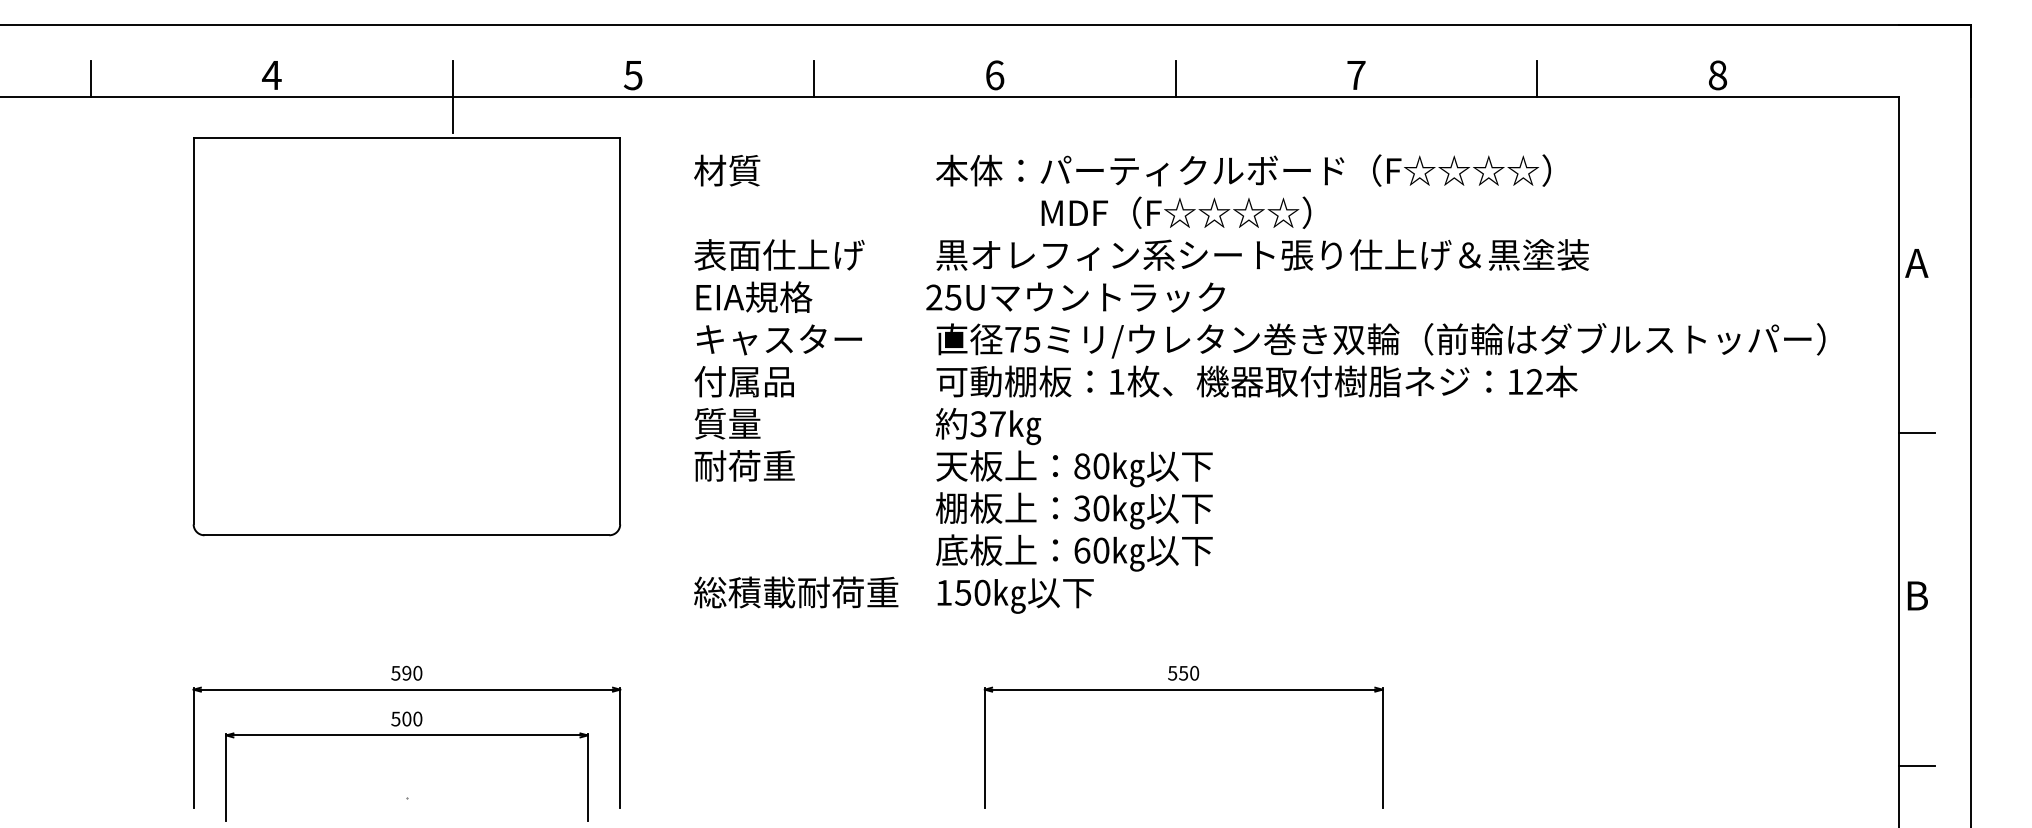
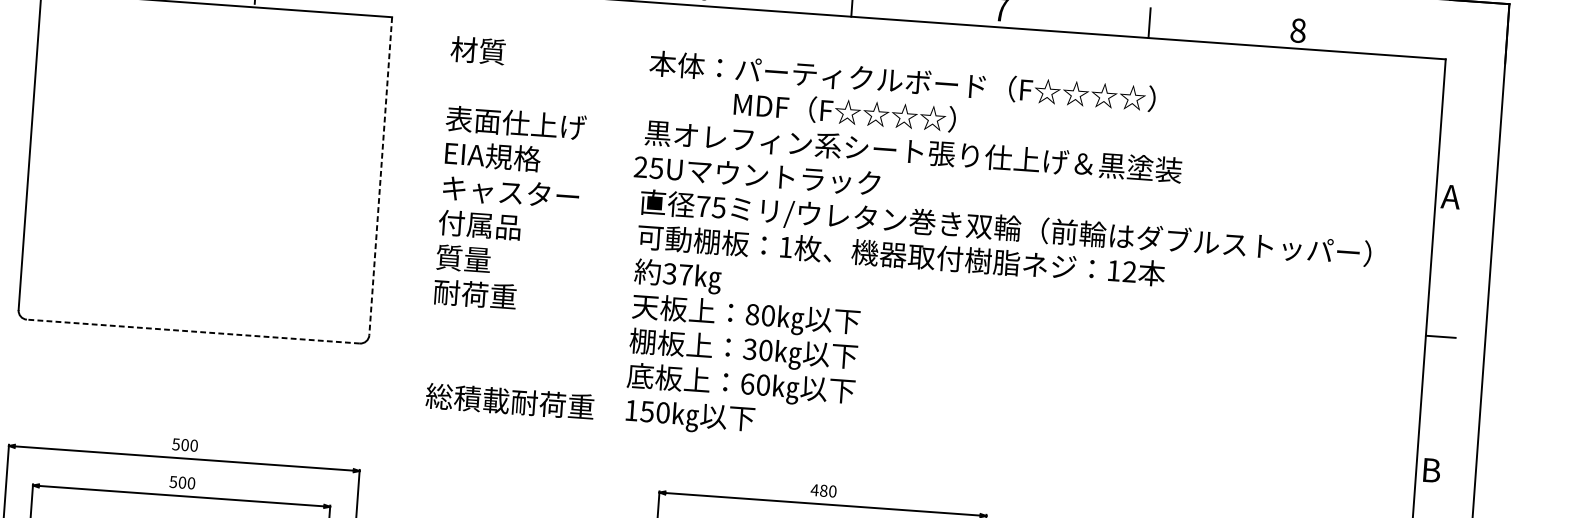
line: (620, 331) -> (380, 176), solid -> dashed
line: (406, 535) -> (192, 331), solid -> dashed
text: (1177, 672) -> (818, 489), 550 -> 480
text: (406, 673) -> (184, 445), 590 -> 500

